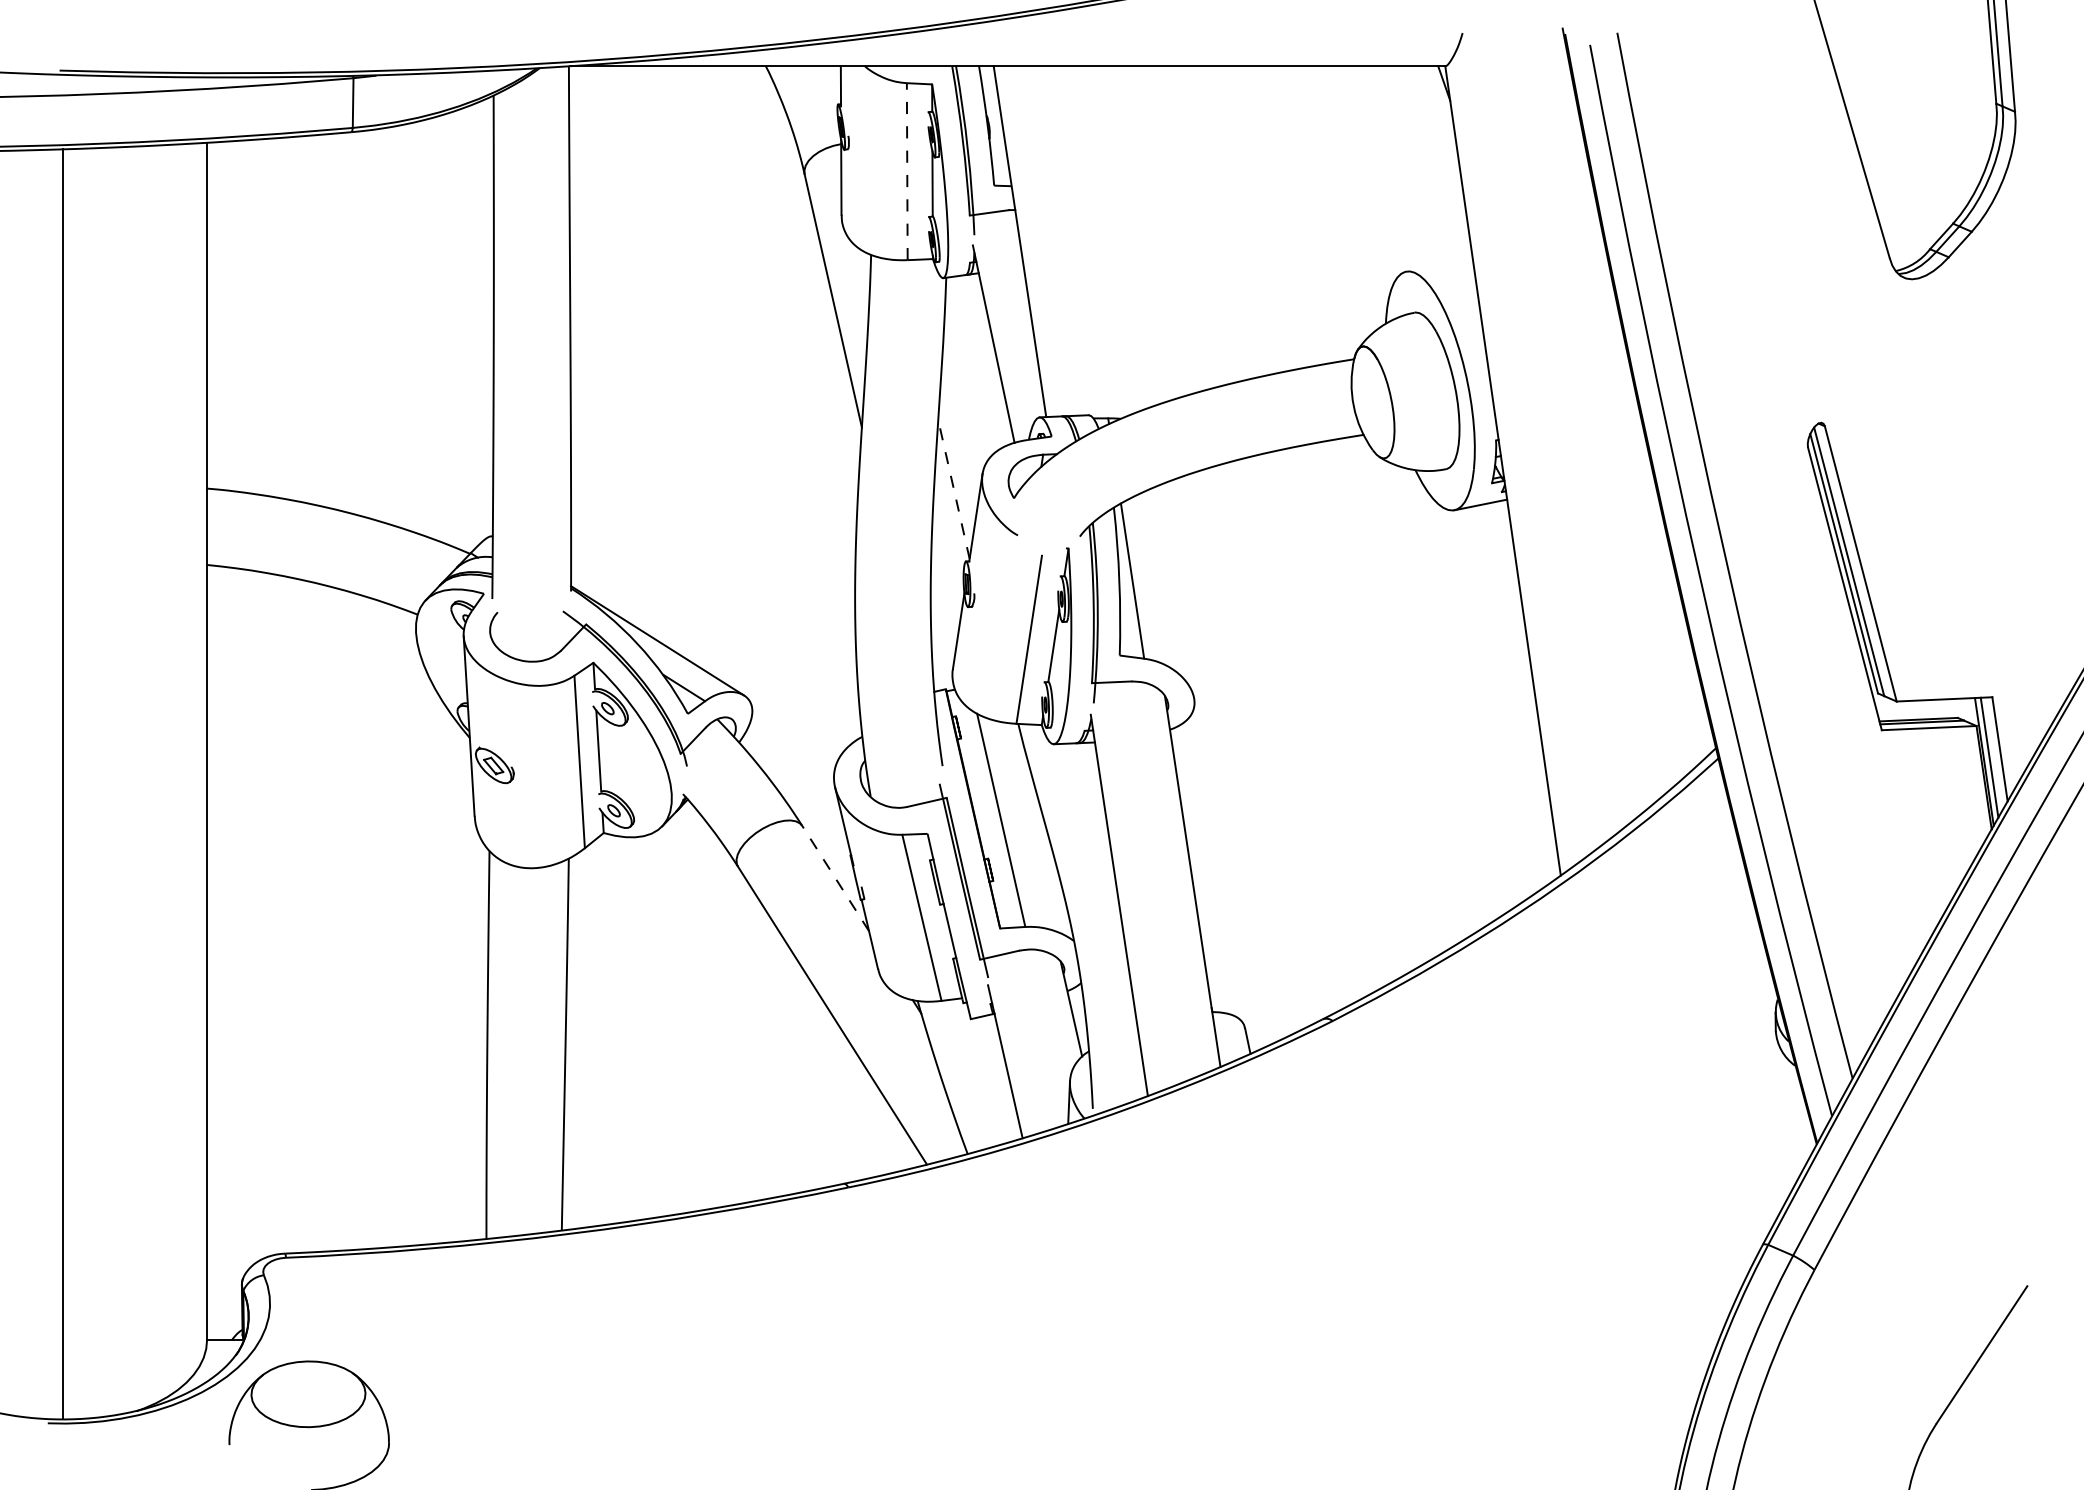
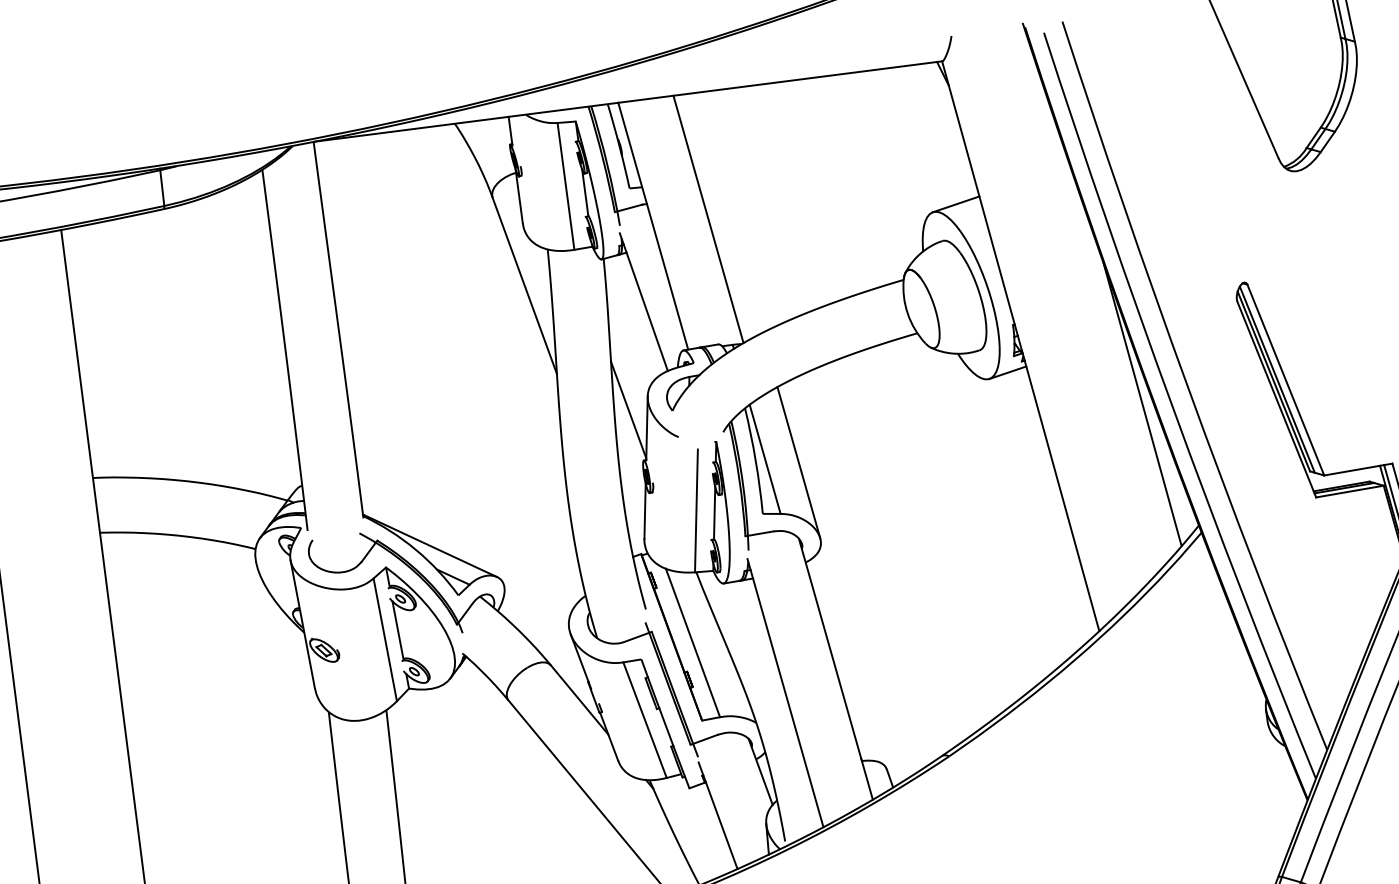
line: (907, 171) -> (566, 186), dashed -> solid
line: (1096, 241) -> (708, 219), added
line: (1439, 264) -> (956, 204), added
line: (953, 489) -> (628, 410), dashed -> solid
line: (1659, 572) -> (1142, 404), added
line: (1178, 591) -> (799, 462), added
line: (835, 878) -> (579, 699), dashed -> solid

